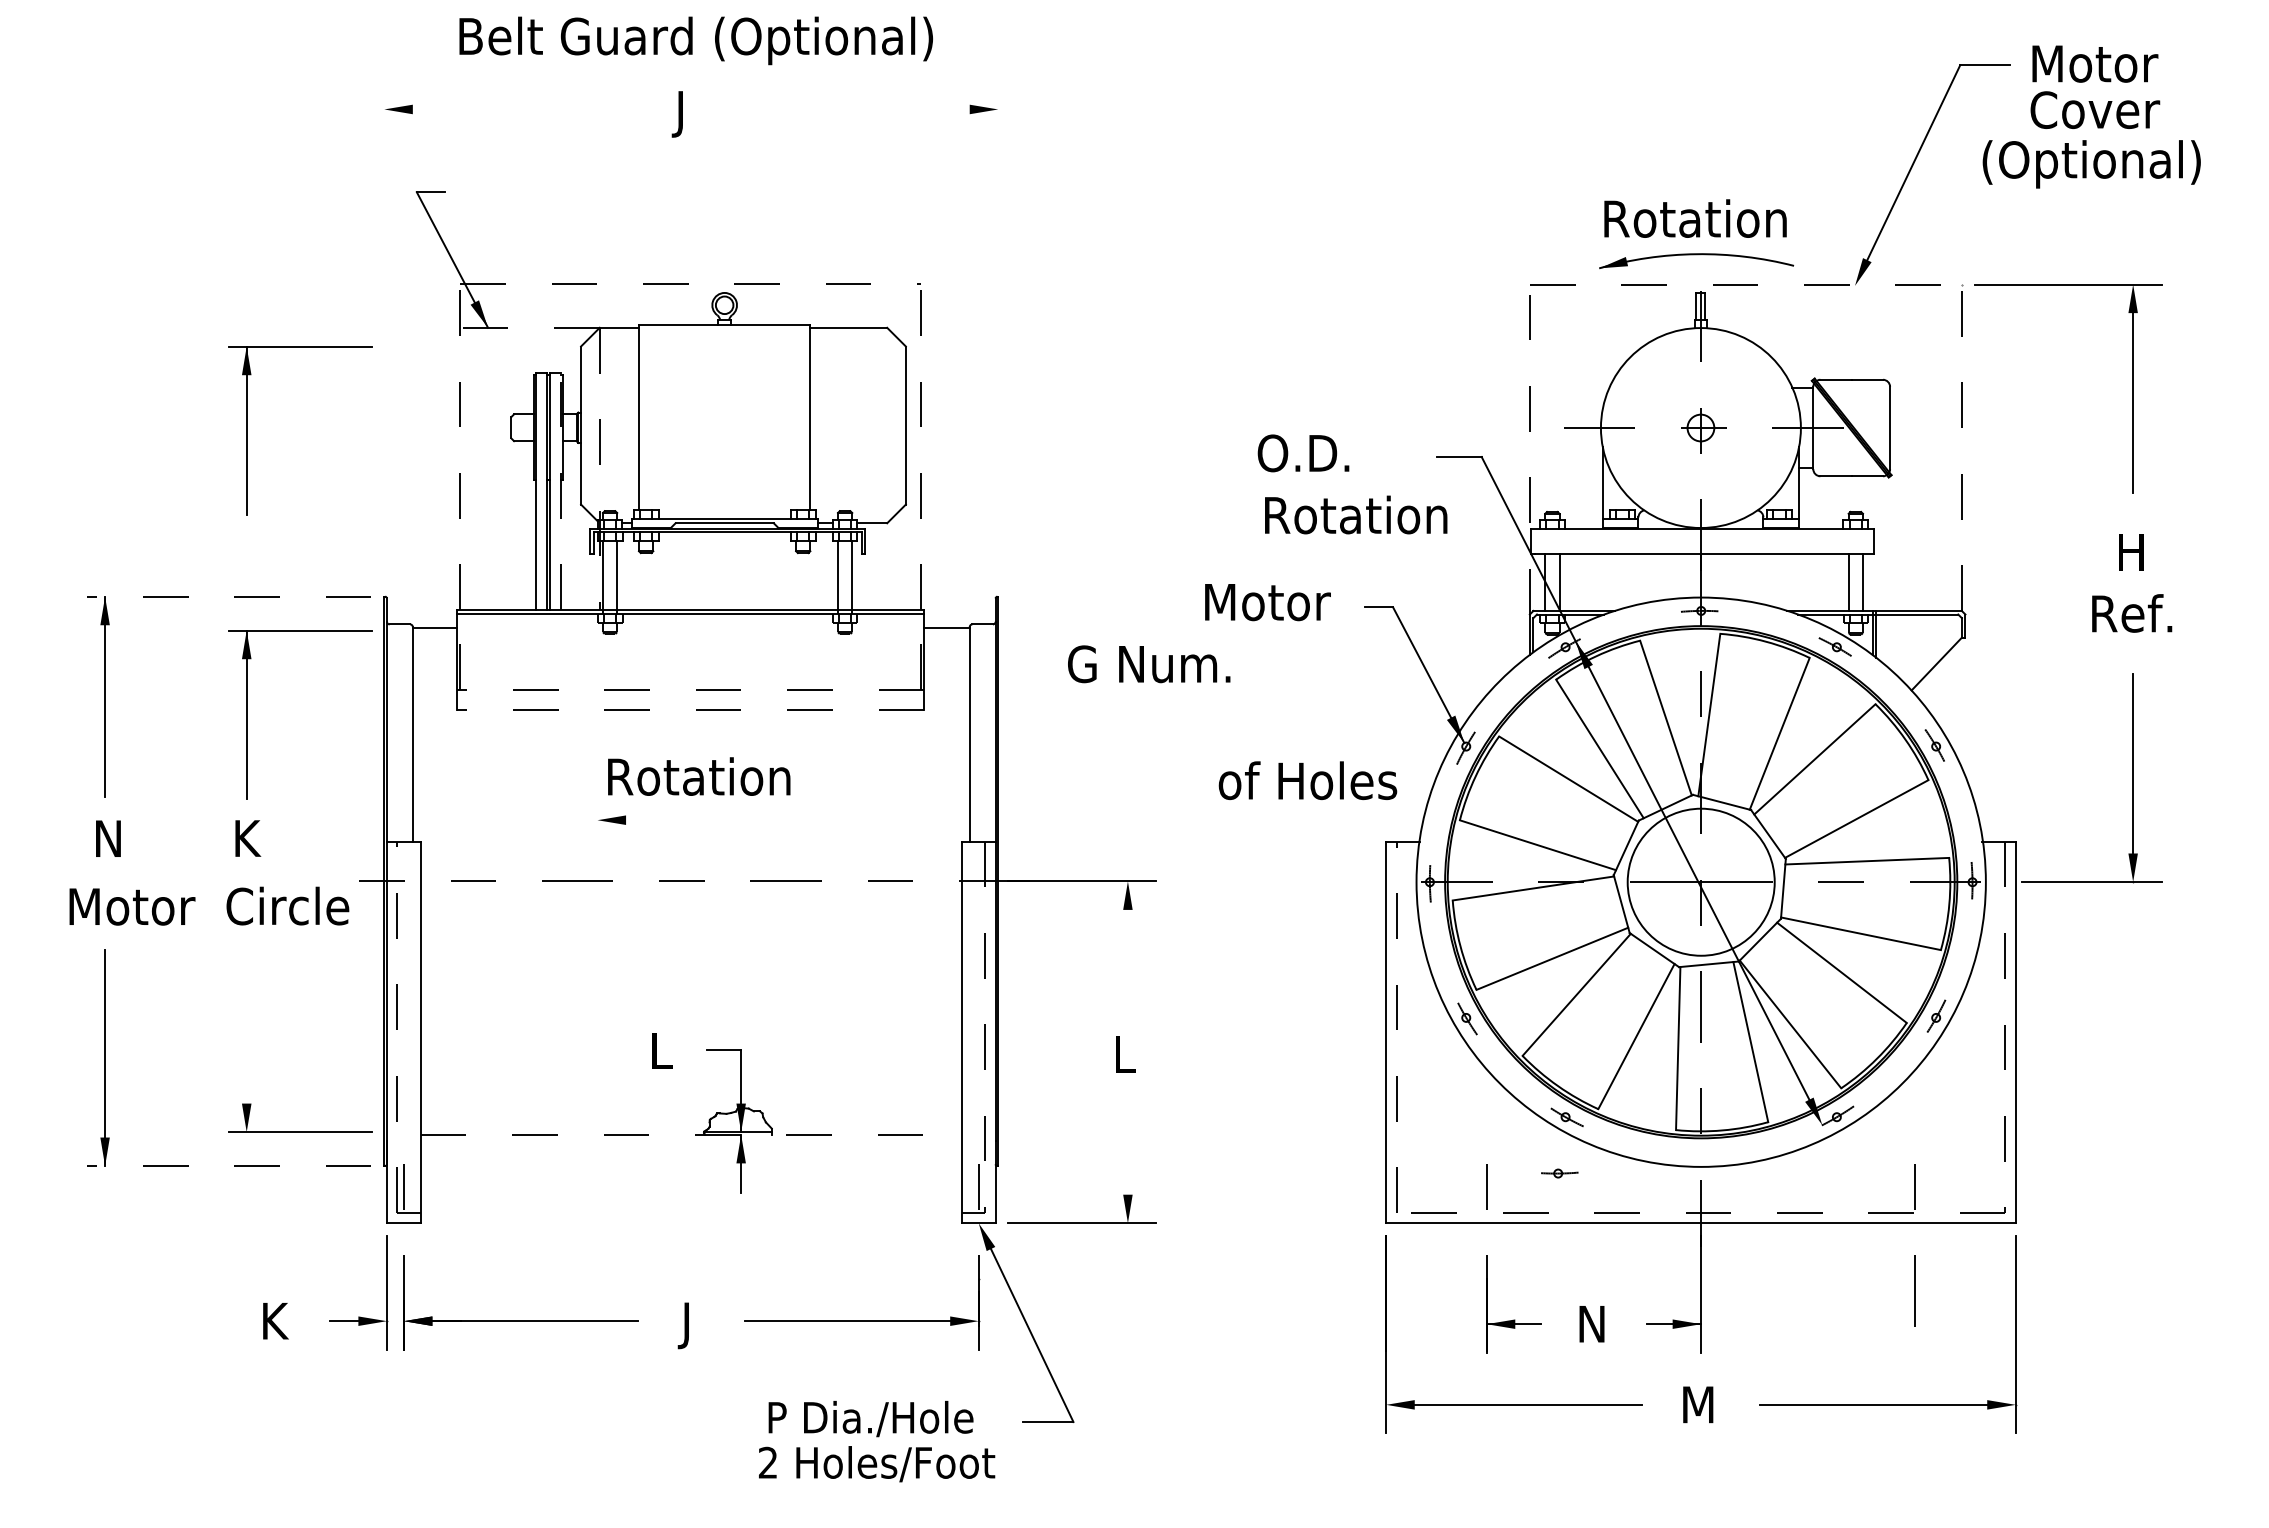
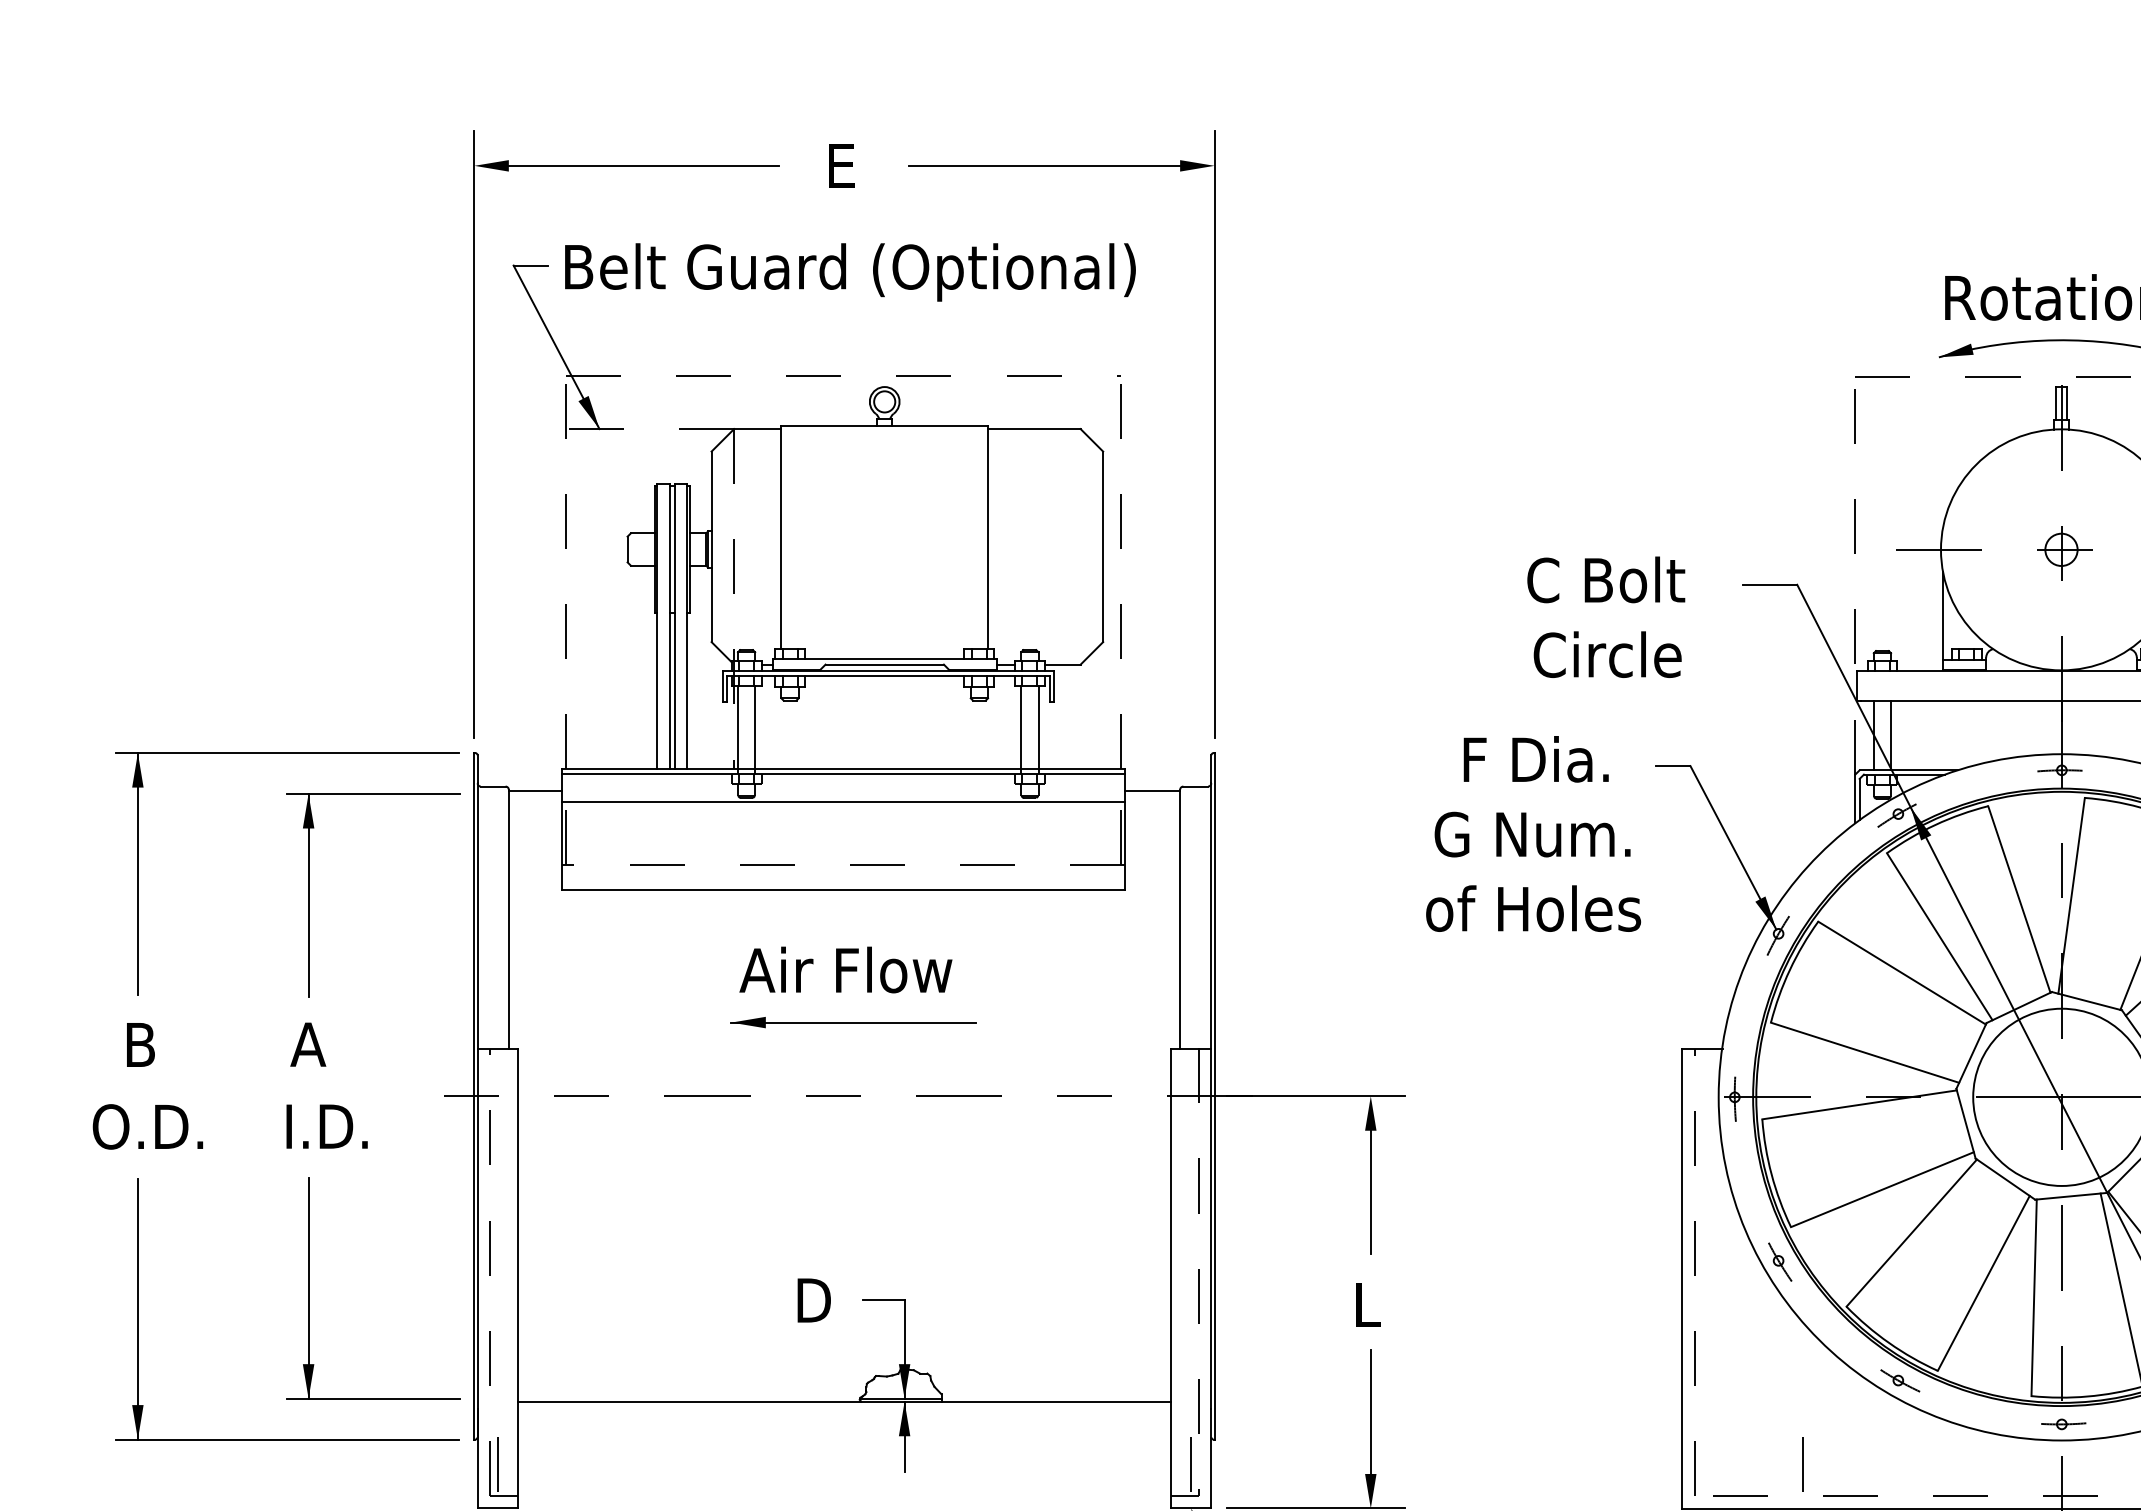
text: (695, 40) -> (849, 271), moved
line: (524, 109) -> (643, 165), added
line: (857, 109) -> (1044, 165), added
text: (685, 114) -> (837, 171), J -> E
line: (384, 331) -> (474, 433), added
line: (998, 331) -> (1214, 433), added
part: (247, 430) -> (309, 552), removed
text: (1325, 452) -> (1608, 579), O.D. -> C Bolt
line: (561, 491) -> (688, 626), dashed -> solid
text: (1355, 514) -> (1645, 654), Rotation -> Circle
line: (228, 596) -> (286, 752), dashed -> solid
text: (1269, 601) -> (1541, 758), Motor -> F Dia.
line: (690, 636) -> (843, 801), added
text: (1149, 664) -> (1533, 834), moved
line: (690, 710) -> (843, 890), dashed -> solid
text: (697, 776) -> (851, 969), Rotation -> Air Flow
text: (1307, 780) -> (1533, 908), moved
line: (698, 820) -> (853, 1022), added
text: (110, 838) -> (144, 1044), N -> B
text: (246, 838) -> (308, 1044), K -> A
text: (287, 905) -> (357, 1125), Circle -> I.D.
text: (131, 906) -> (169, 1126), Motor -> O.D.
line: (1127, 960) -> (1370, 1191), added
line: (246, 1040) -> (308, 1288), added
text: (666, 1050) -> (814, 1300), L -> D
line: (691, 1134) -> (844, 1401), dashed -> solid
line: (1127, 1143) -> (1370, 1412), added
line: (228, 1166) -> (286, 1439), dashed -> solid
part: (1559, 1173) -> (2063, 1424), moved

